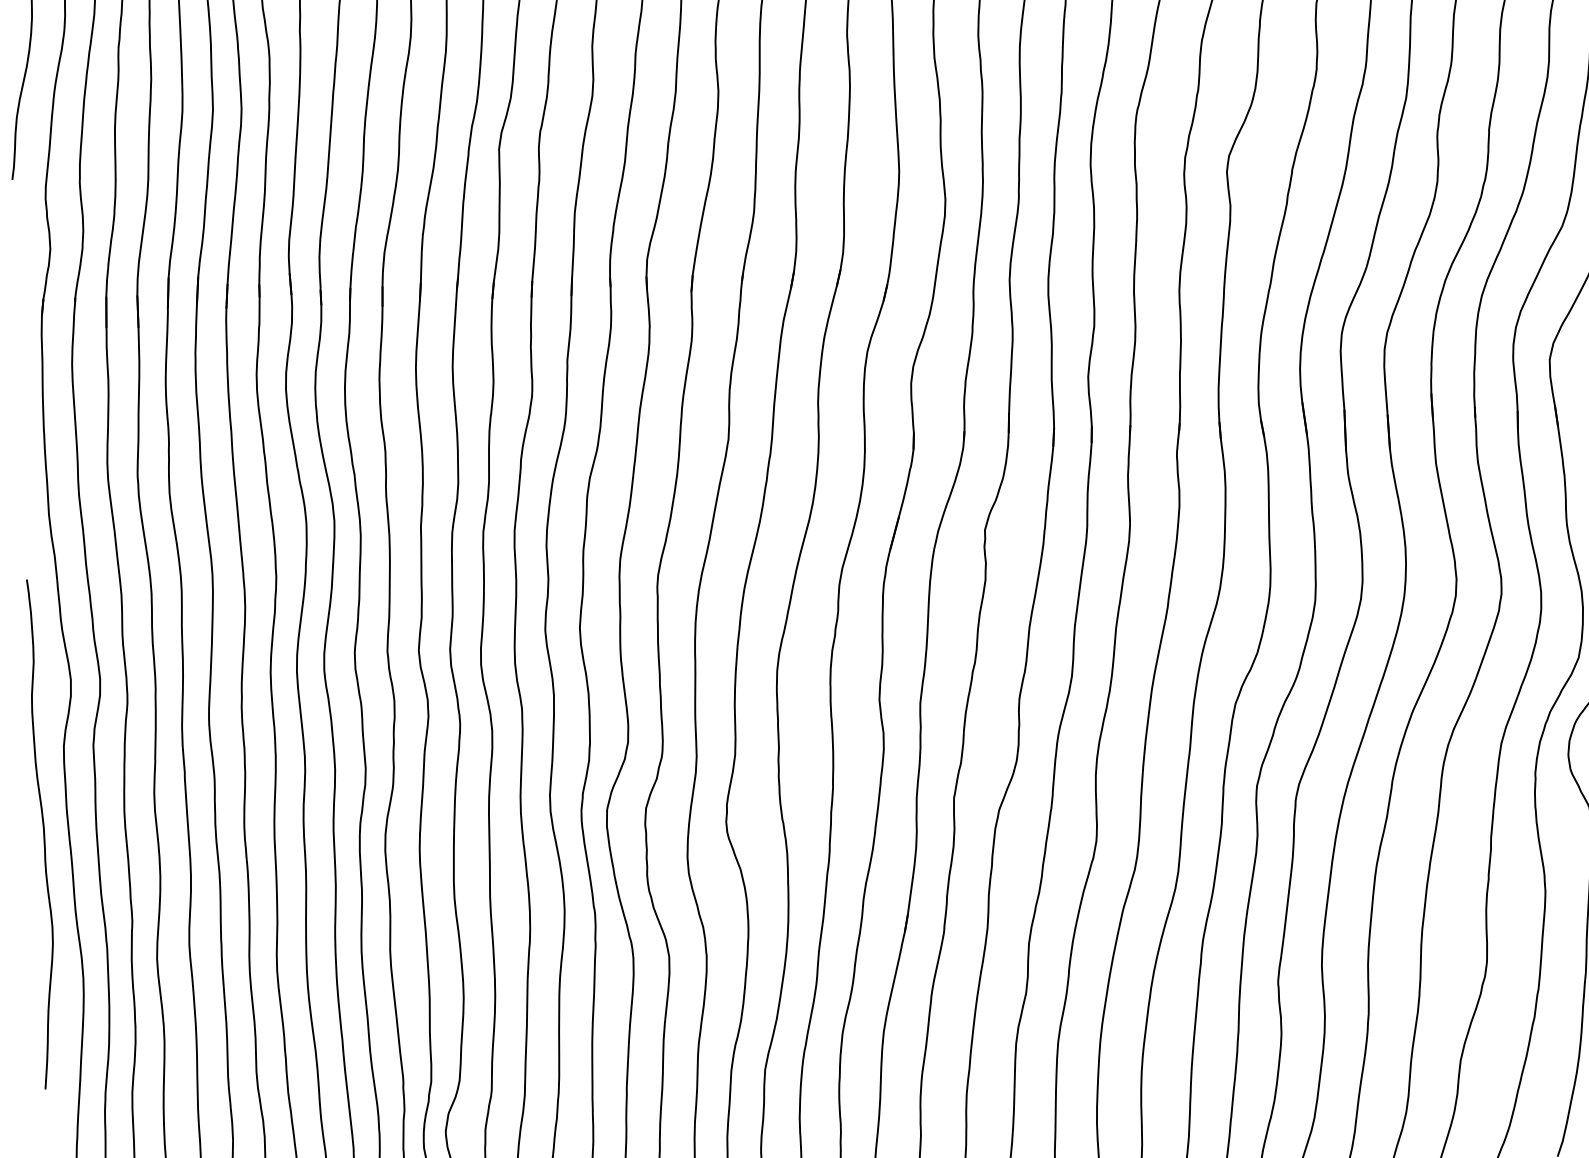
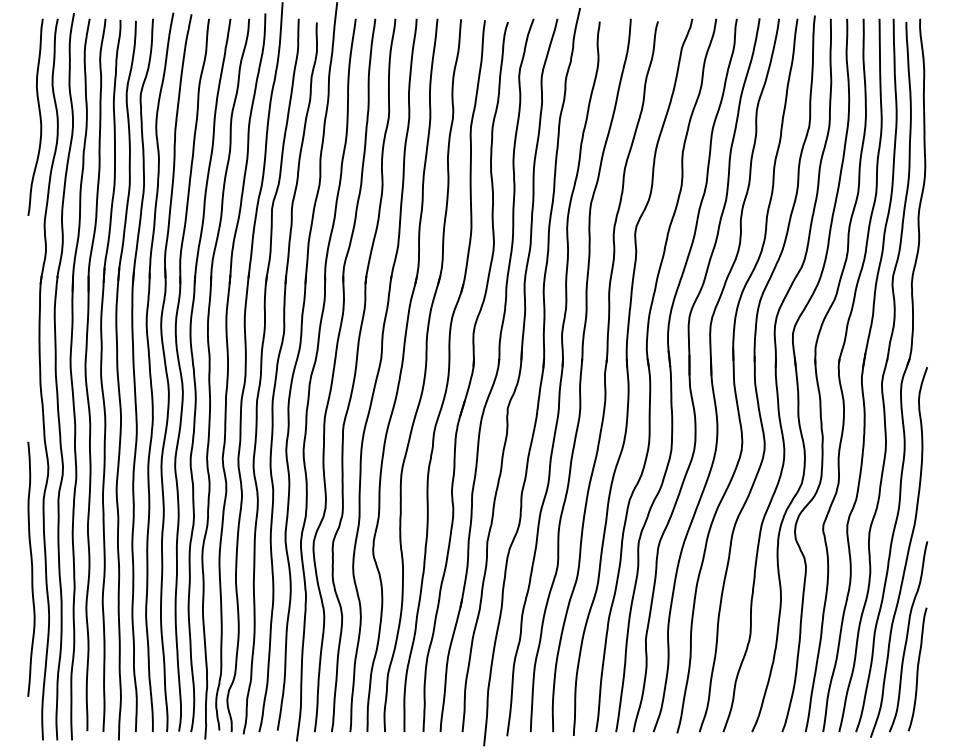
curve: (42, 832) -> (31, 568), moved

